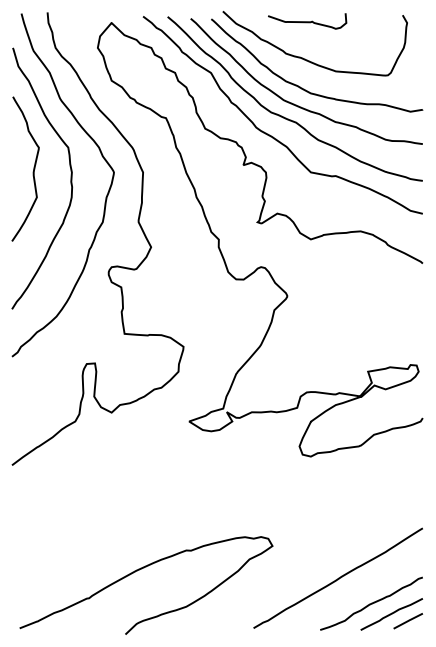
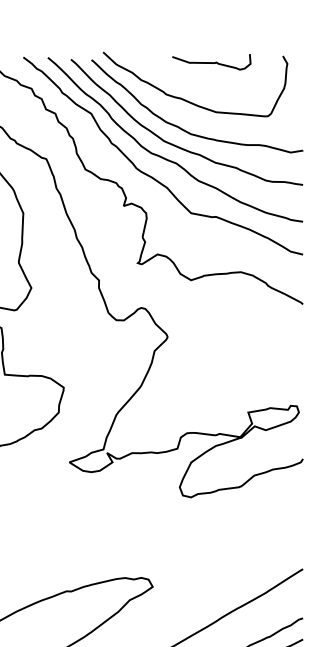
curve: (307, 21) -> (211, 62), moved

